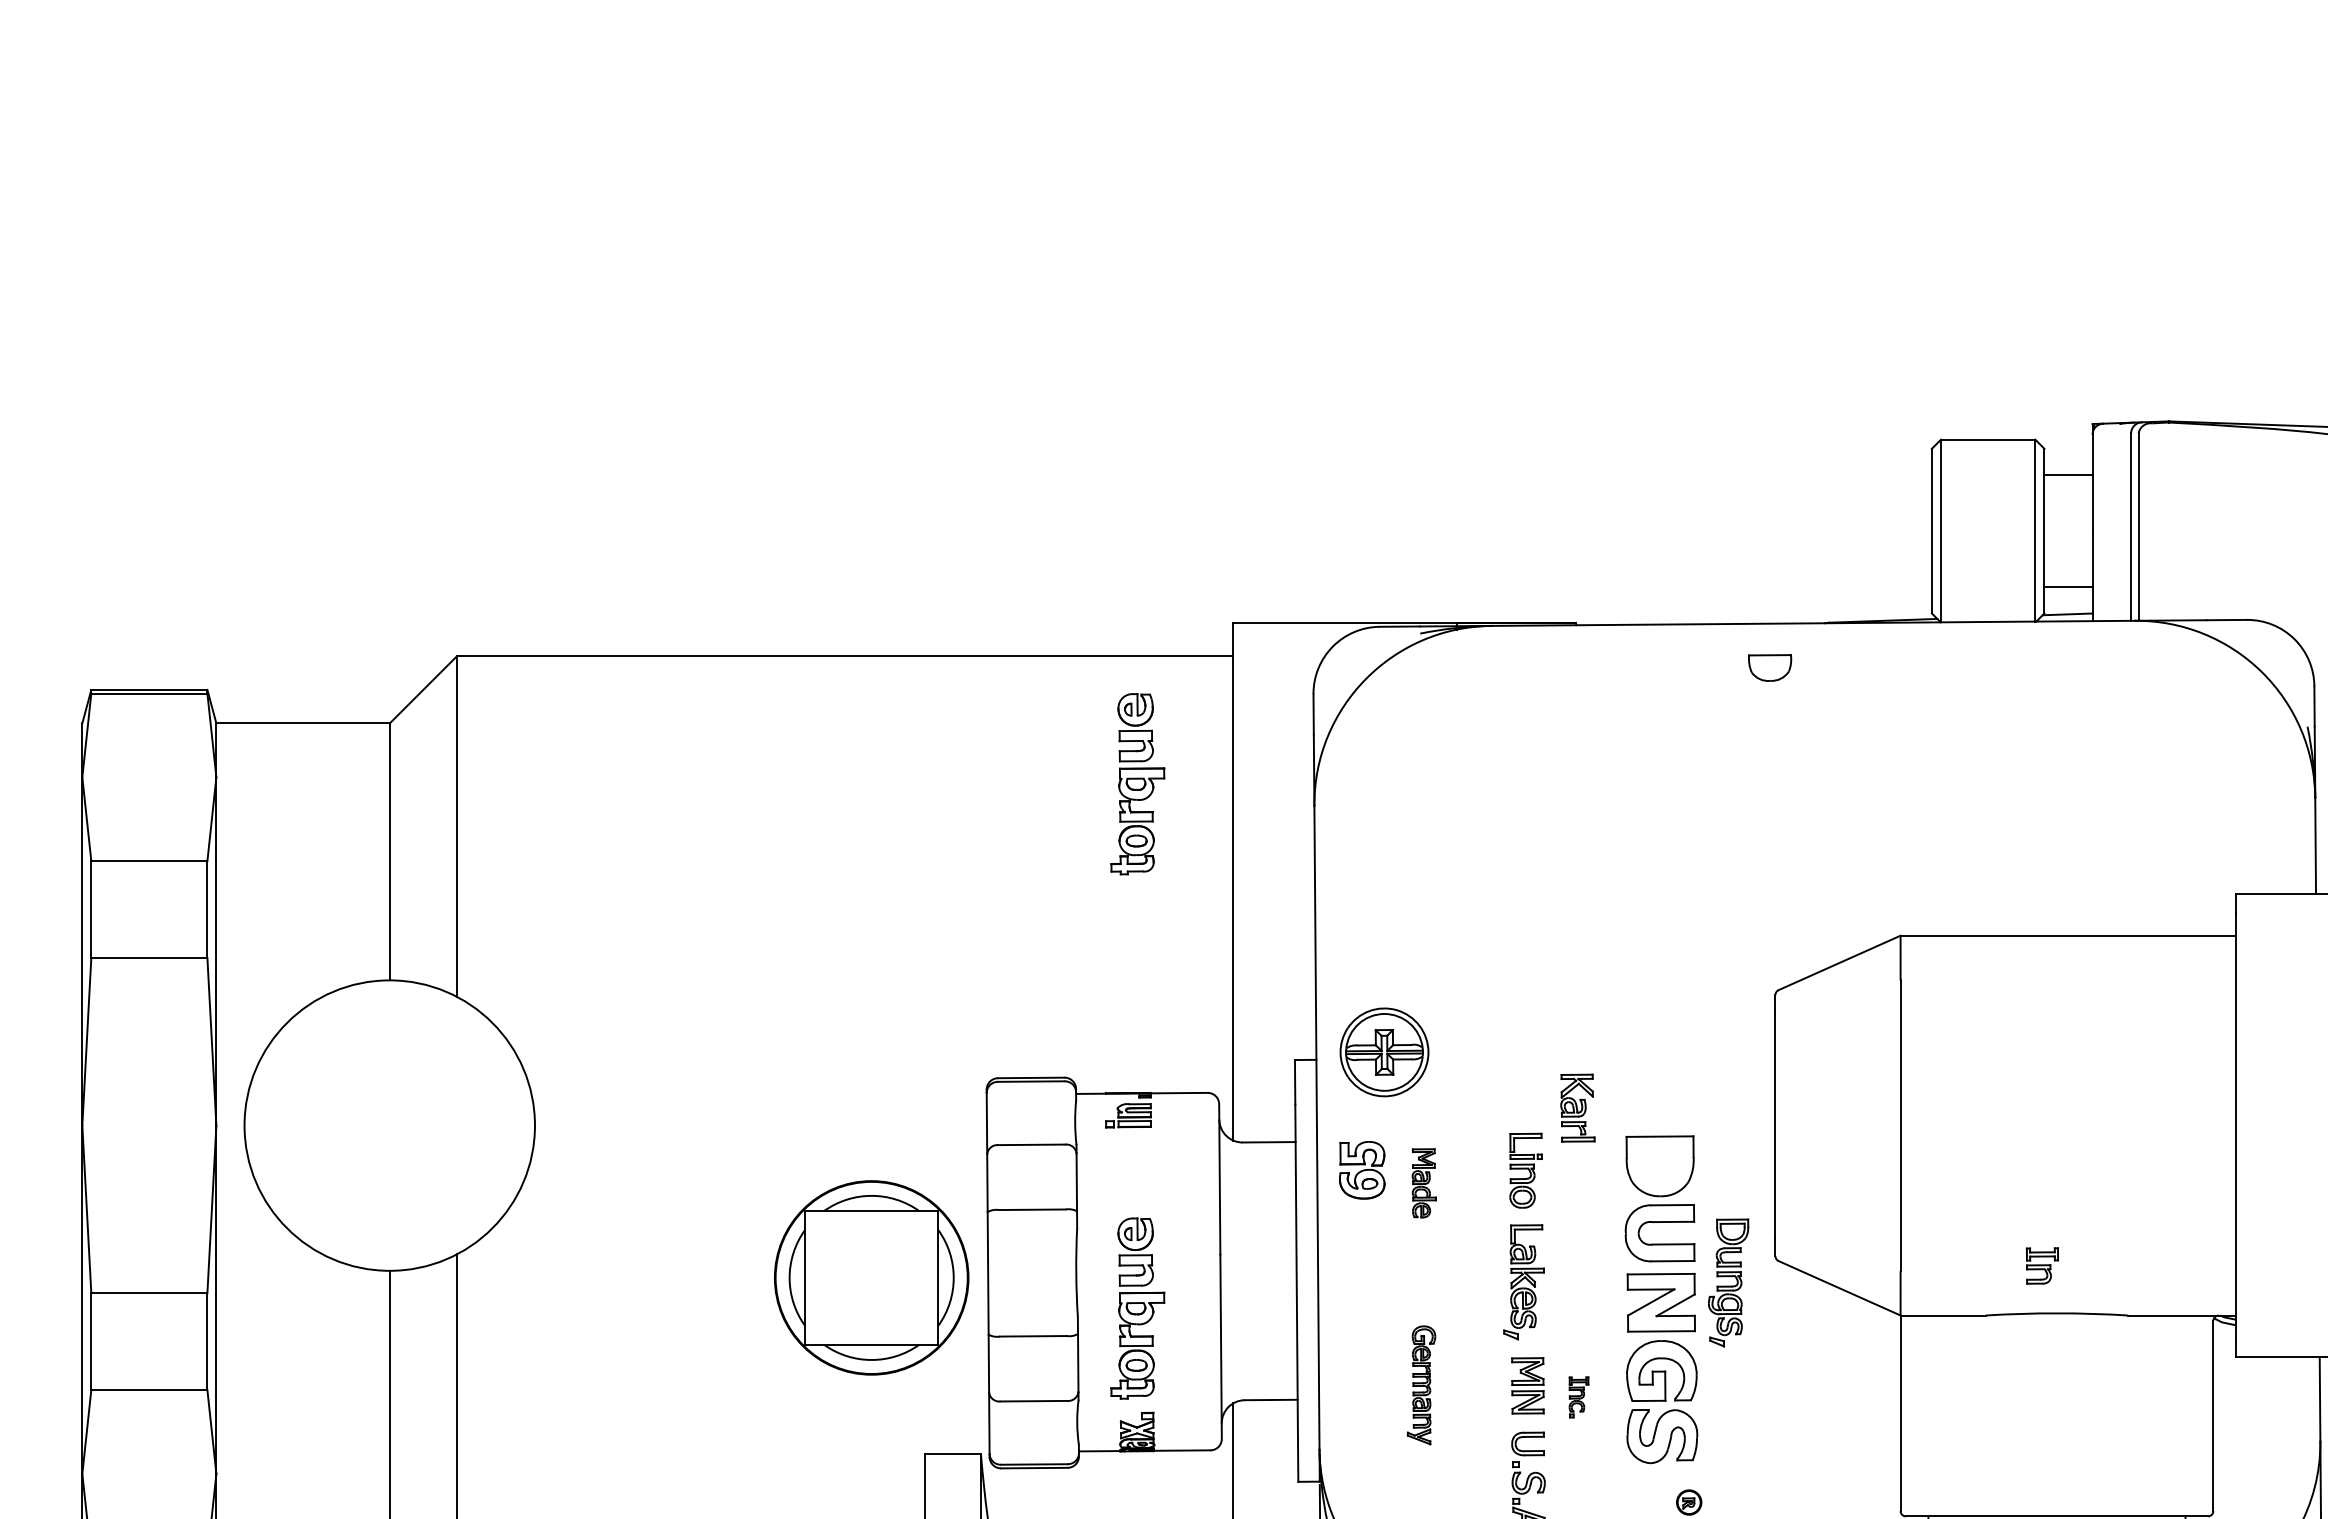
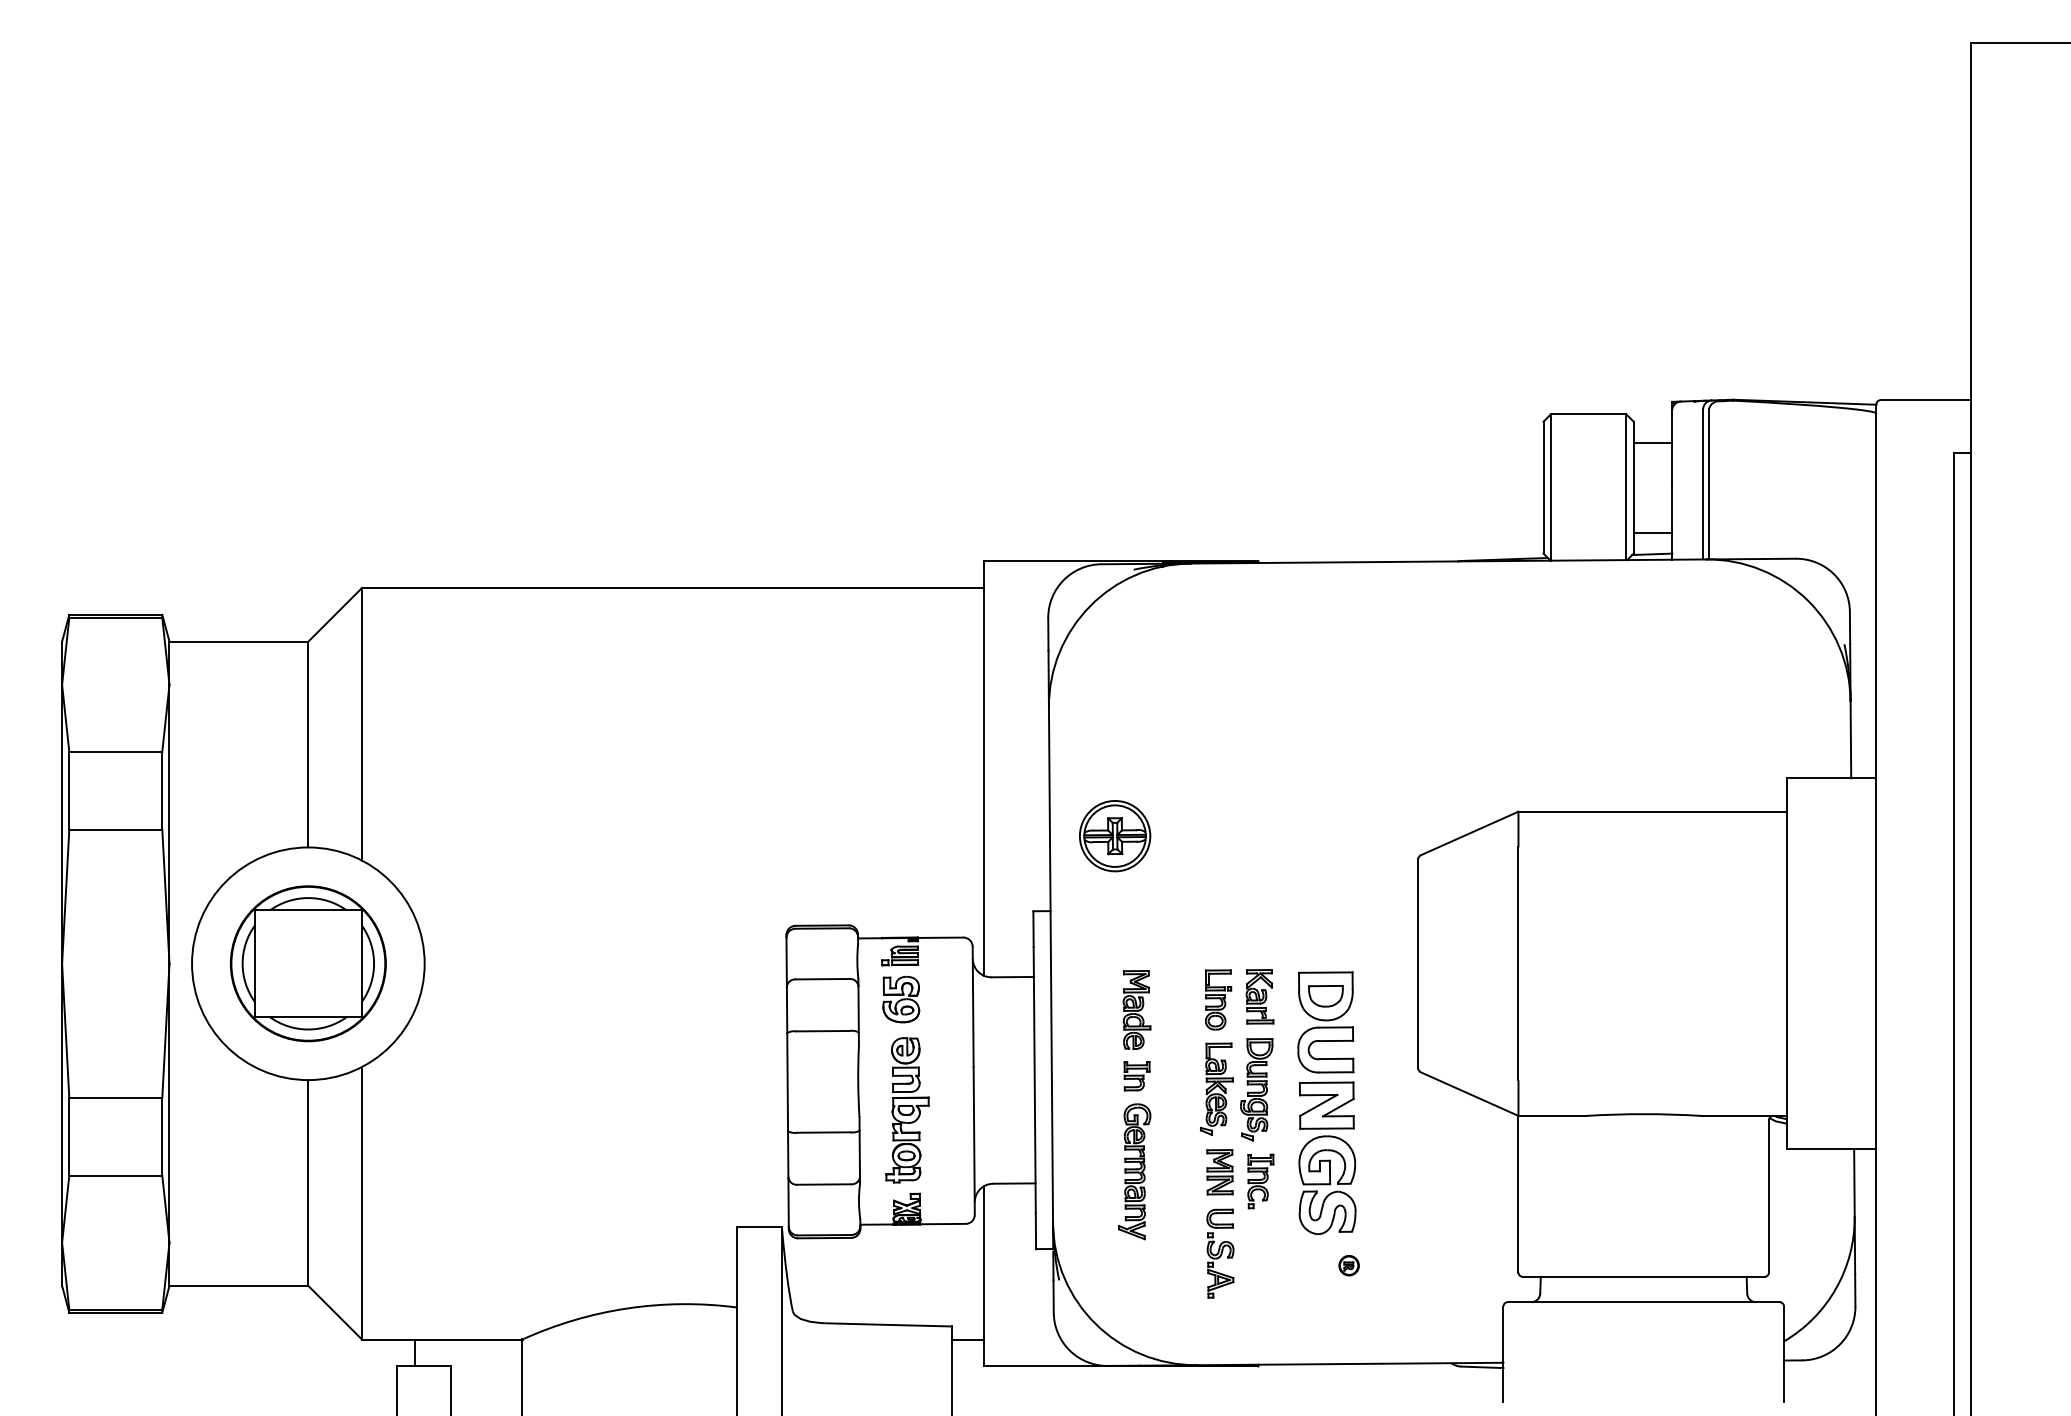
part: (1769, 668) -> (1325, 996), moved
part: (1137, 784) -> (907, 690), removed
part: (1384, 1052) -> (1115, 836), moved
part: (1577, 1107) -> (1259, 996), moved
part: (1362, 1170) -> (901, 999), moved
part: (1423, 1182) -> (1136, 1009), size x1.43
part: (2041, 1266) -> (1136, 1076), moved
part: (870, 1277) -> (307, 963), moved
part: (1728, 1282) -> (1256, 1089), moved
part: (1421, 1384) -> (1134, 1171), size x1.43
part: (1578, 1397) -> (1260, 1181), size x1.67

